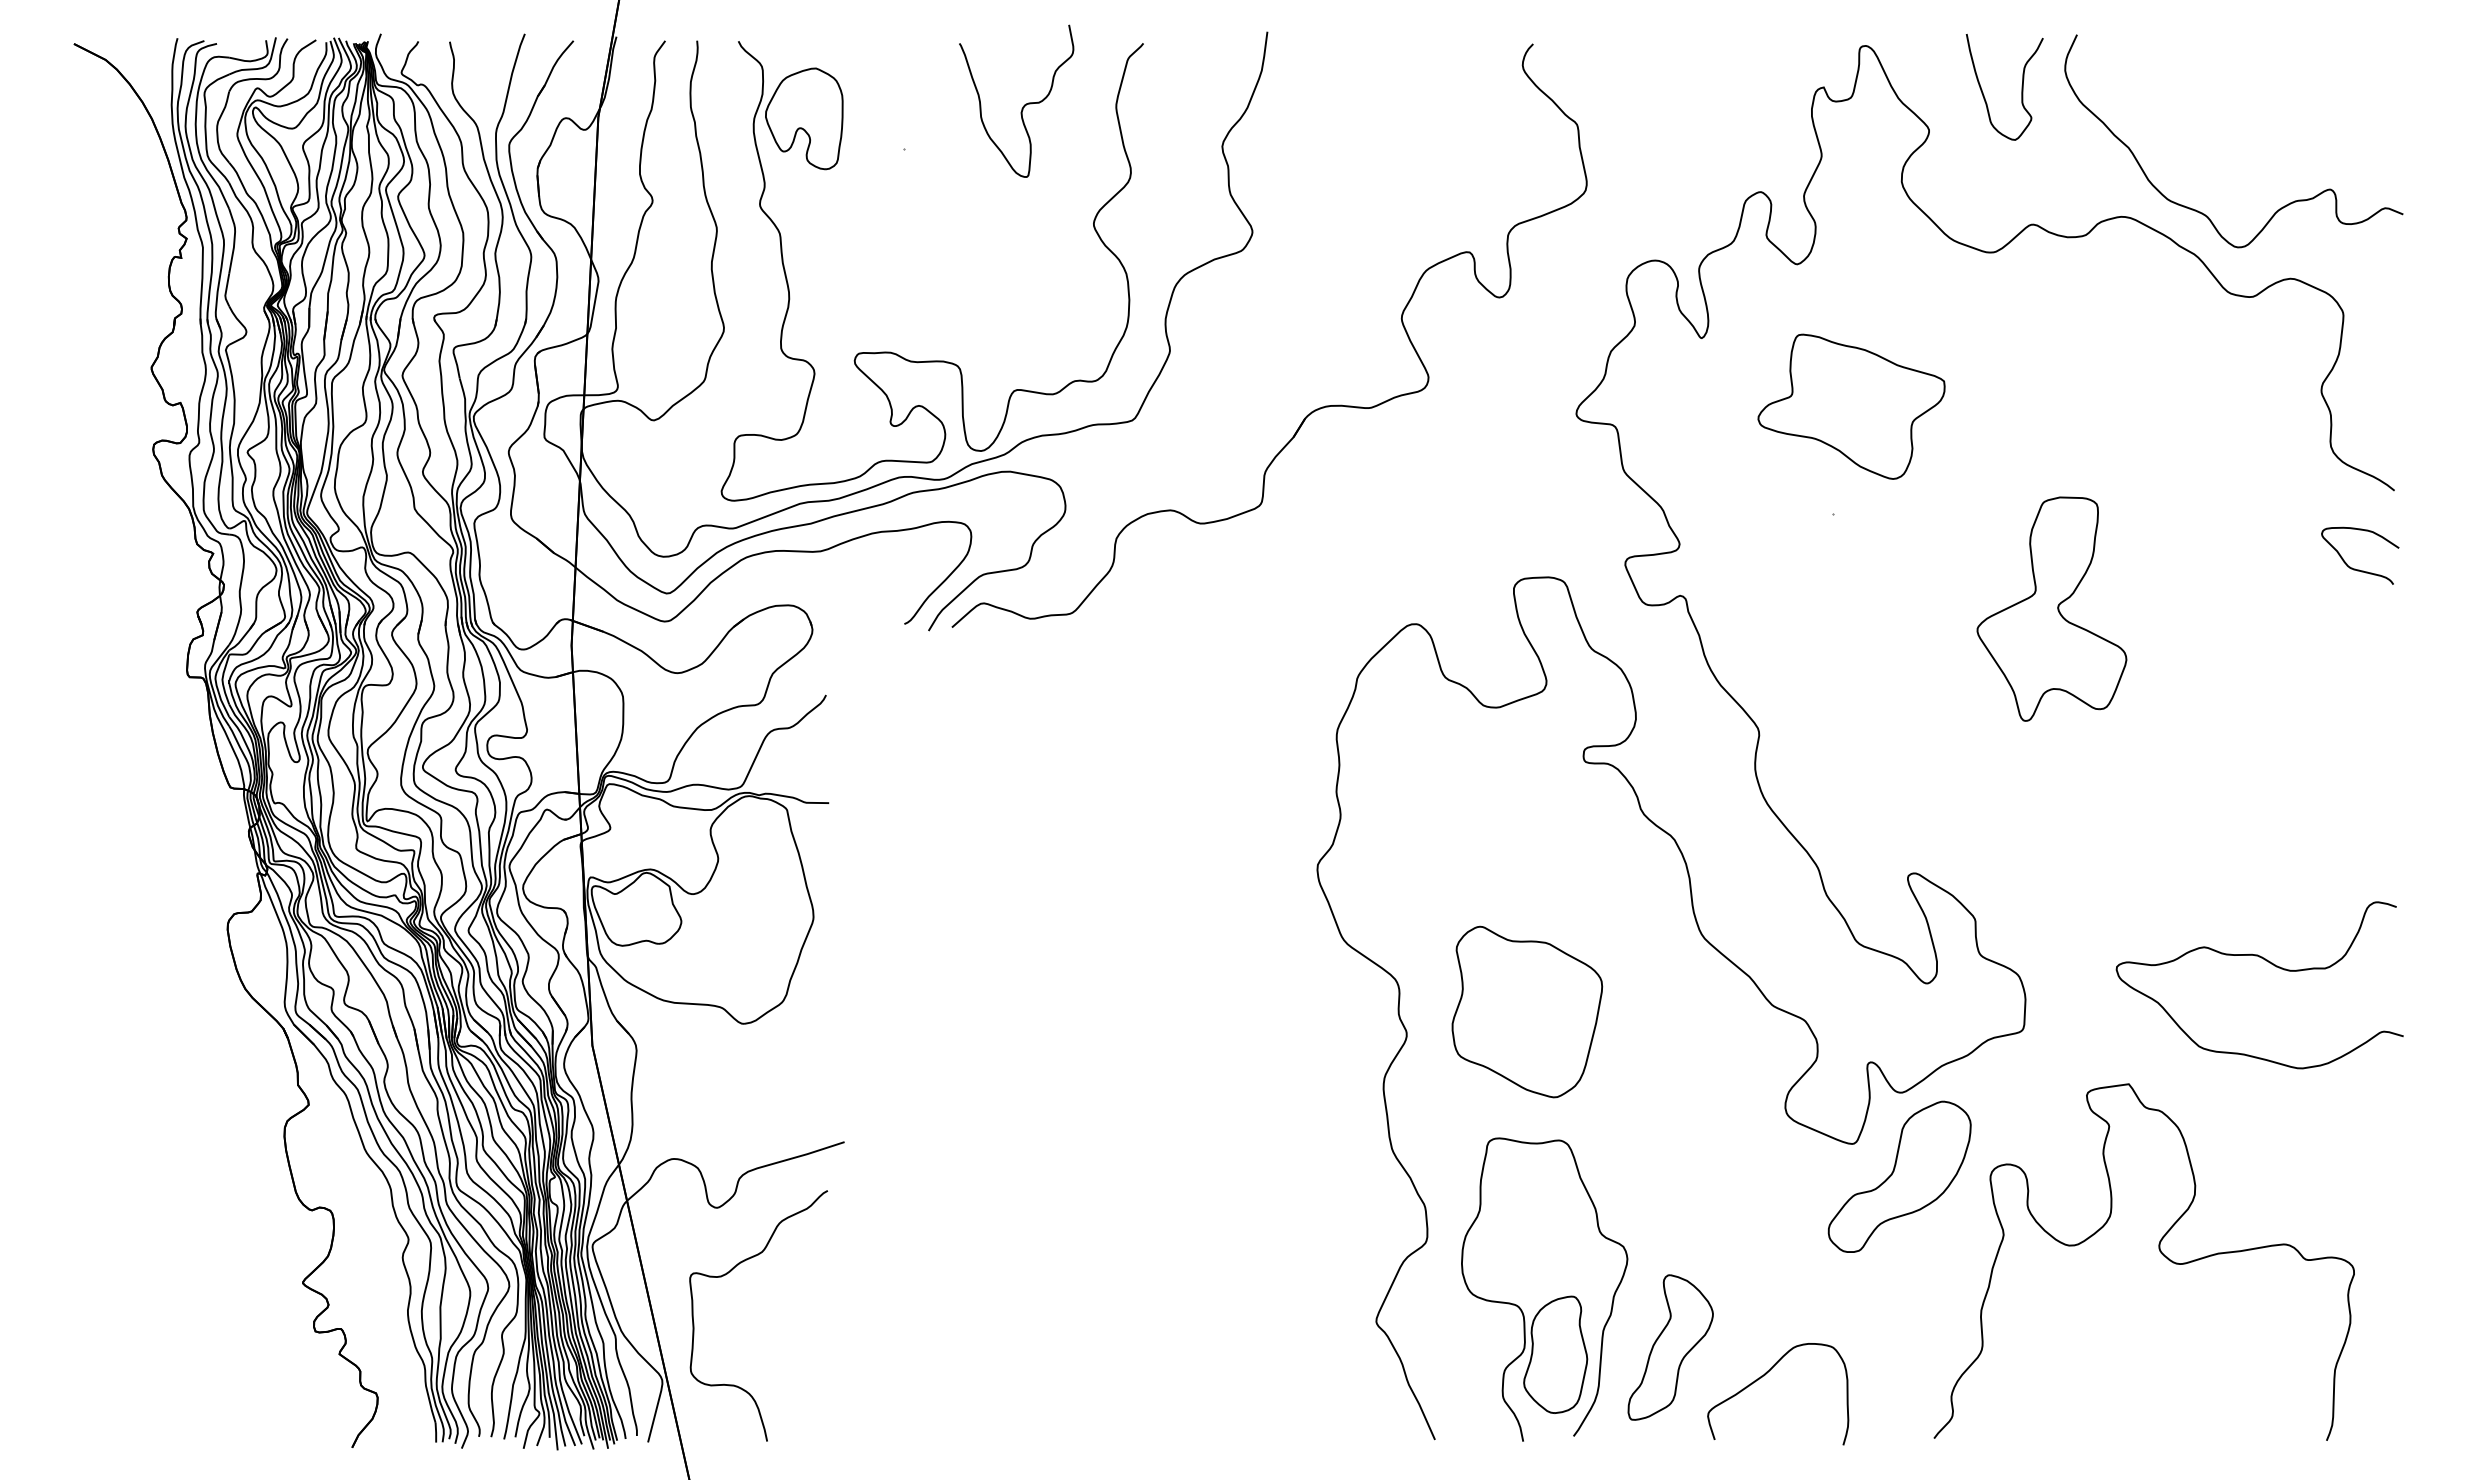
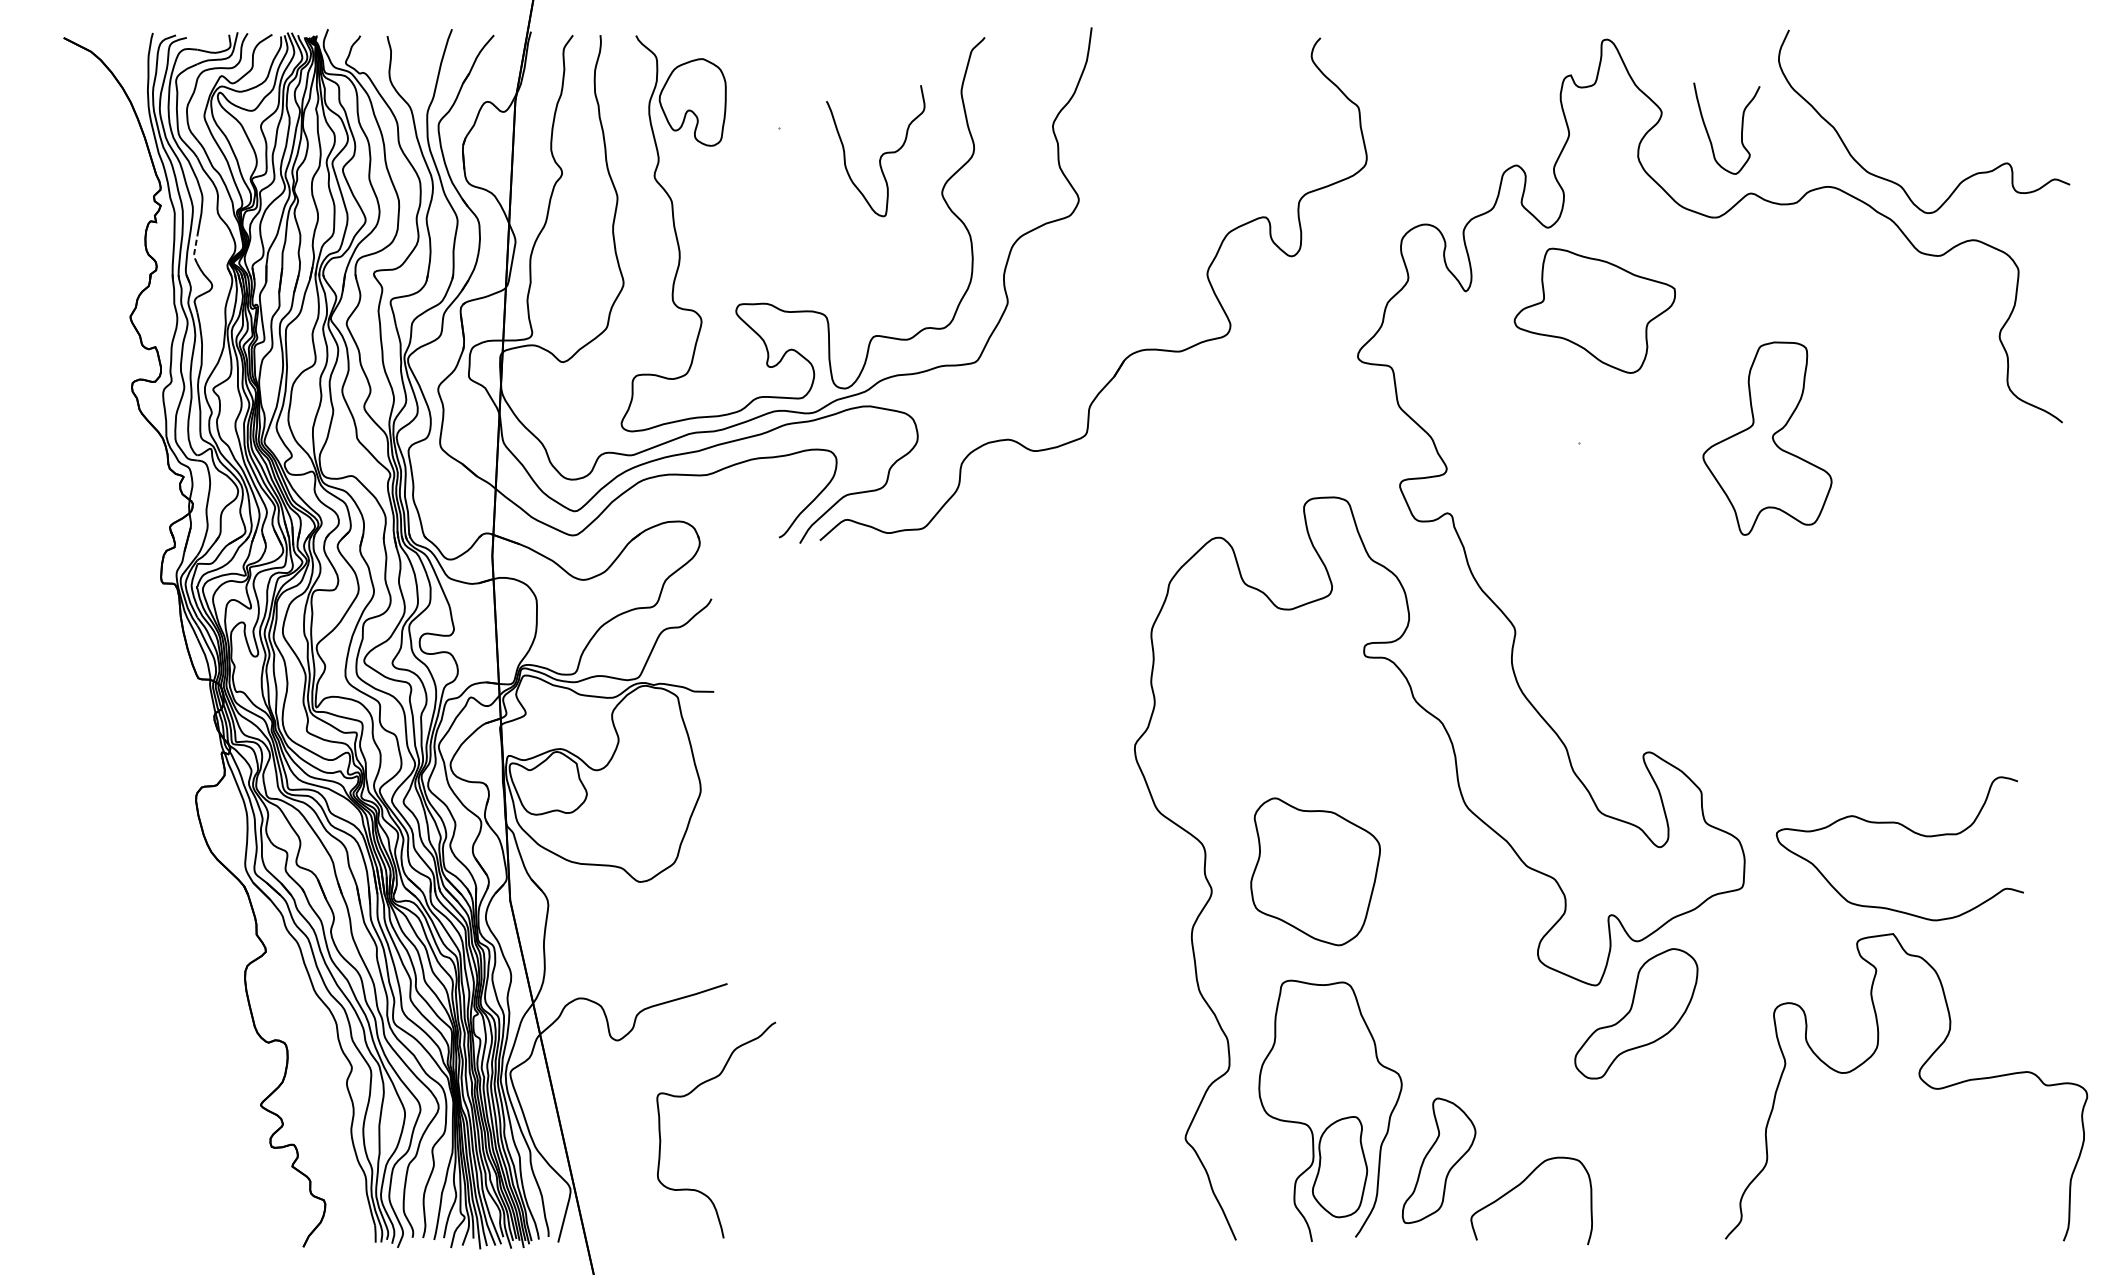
curve: (2021, 87) -> (1741, 128), moved
curve: (1023, 105) -> (881, 154), moved
line: (226, 290) -> (195, 250), solid -> dashed
part: (1851, 406) -> (1594, 310), moved
curve: (2355, 568) -> (2028, 489), removed
part: (2051, 608) -> (1767, 438), moved
curve: (2269, 963) -> (1908, 830), moved
curve: (2159, 1251) -> (1919, 1078), moved
curve: (730, 1272) -> (692, 1092), moved

